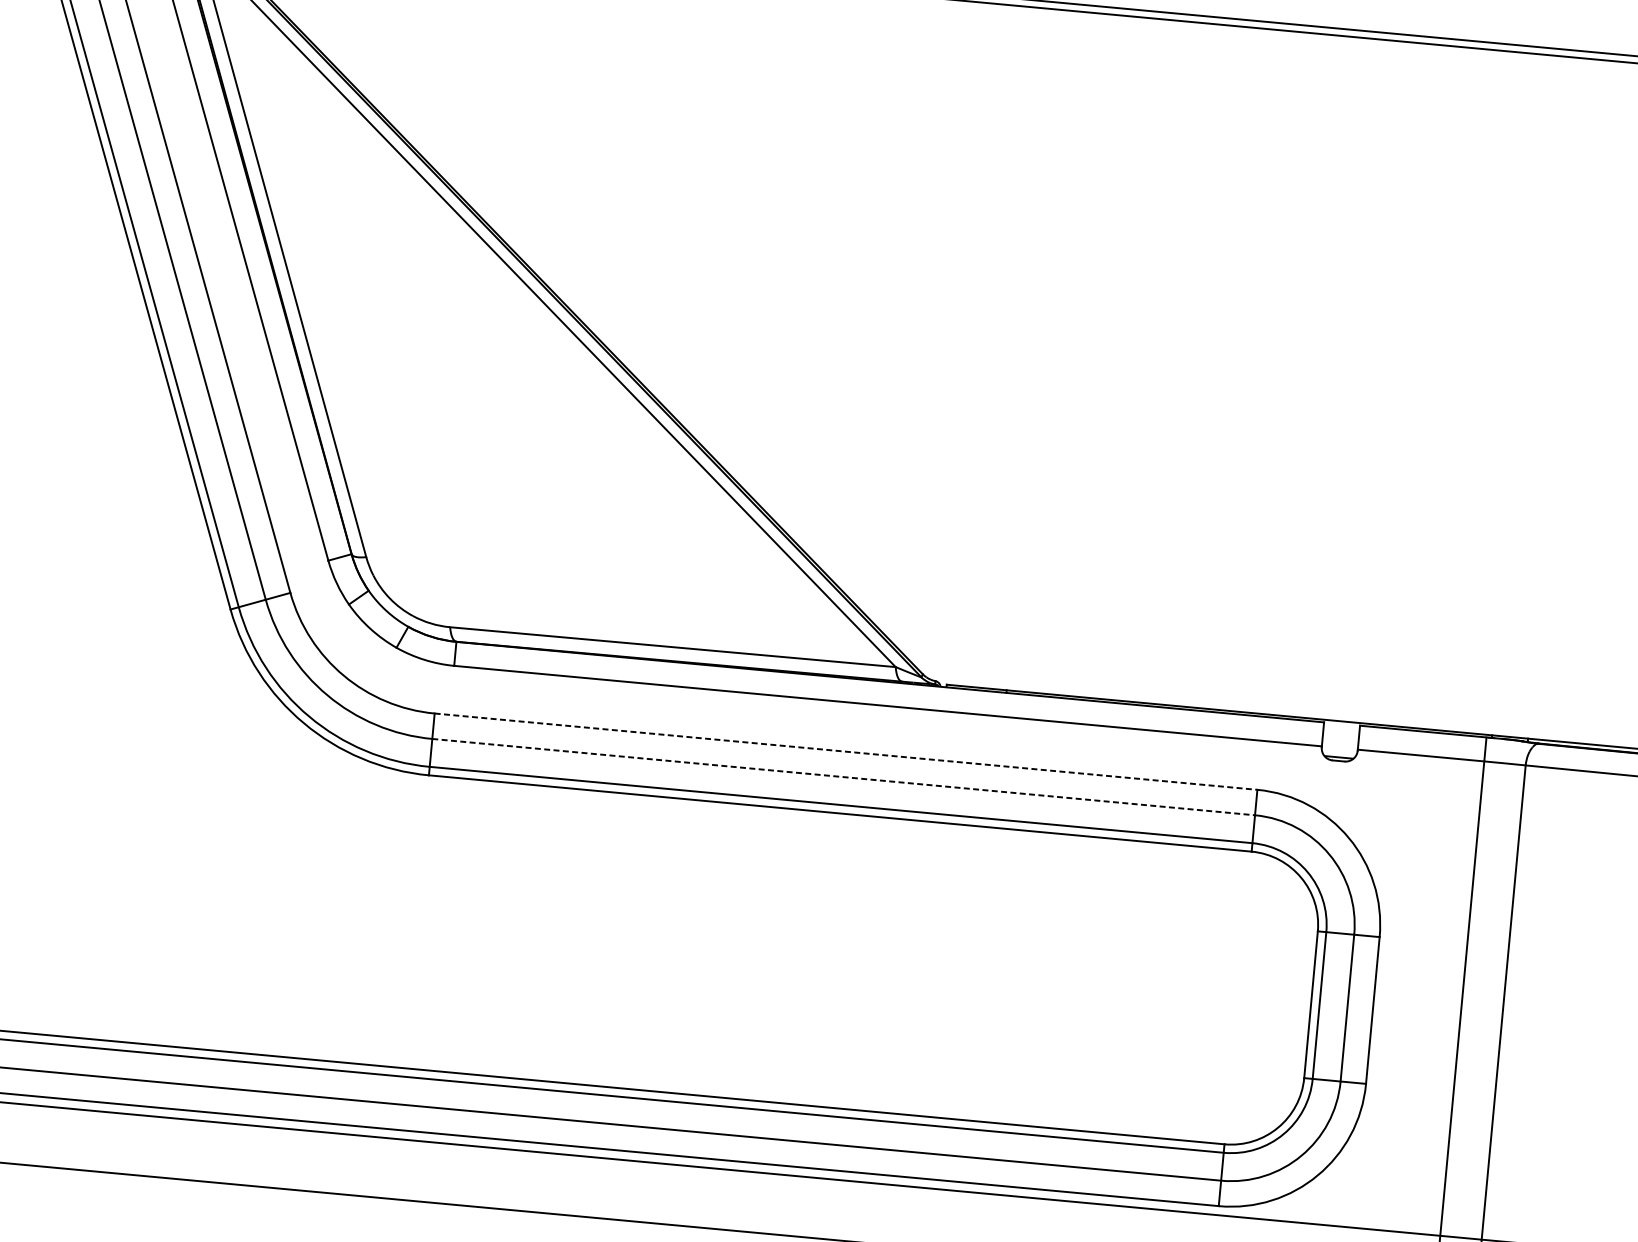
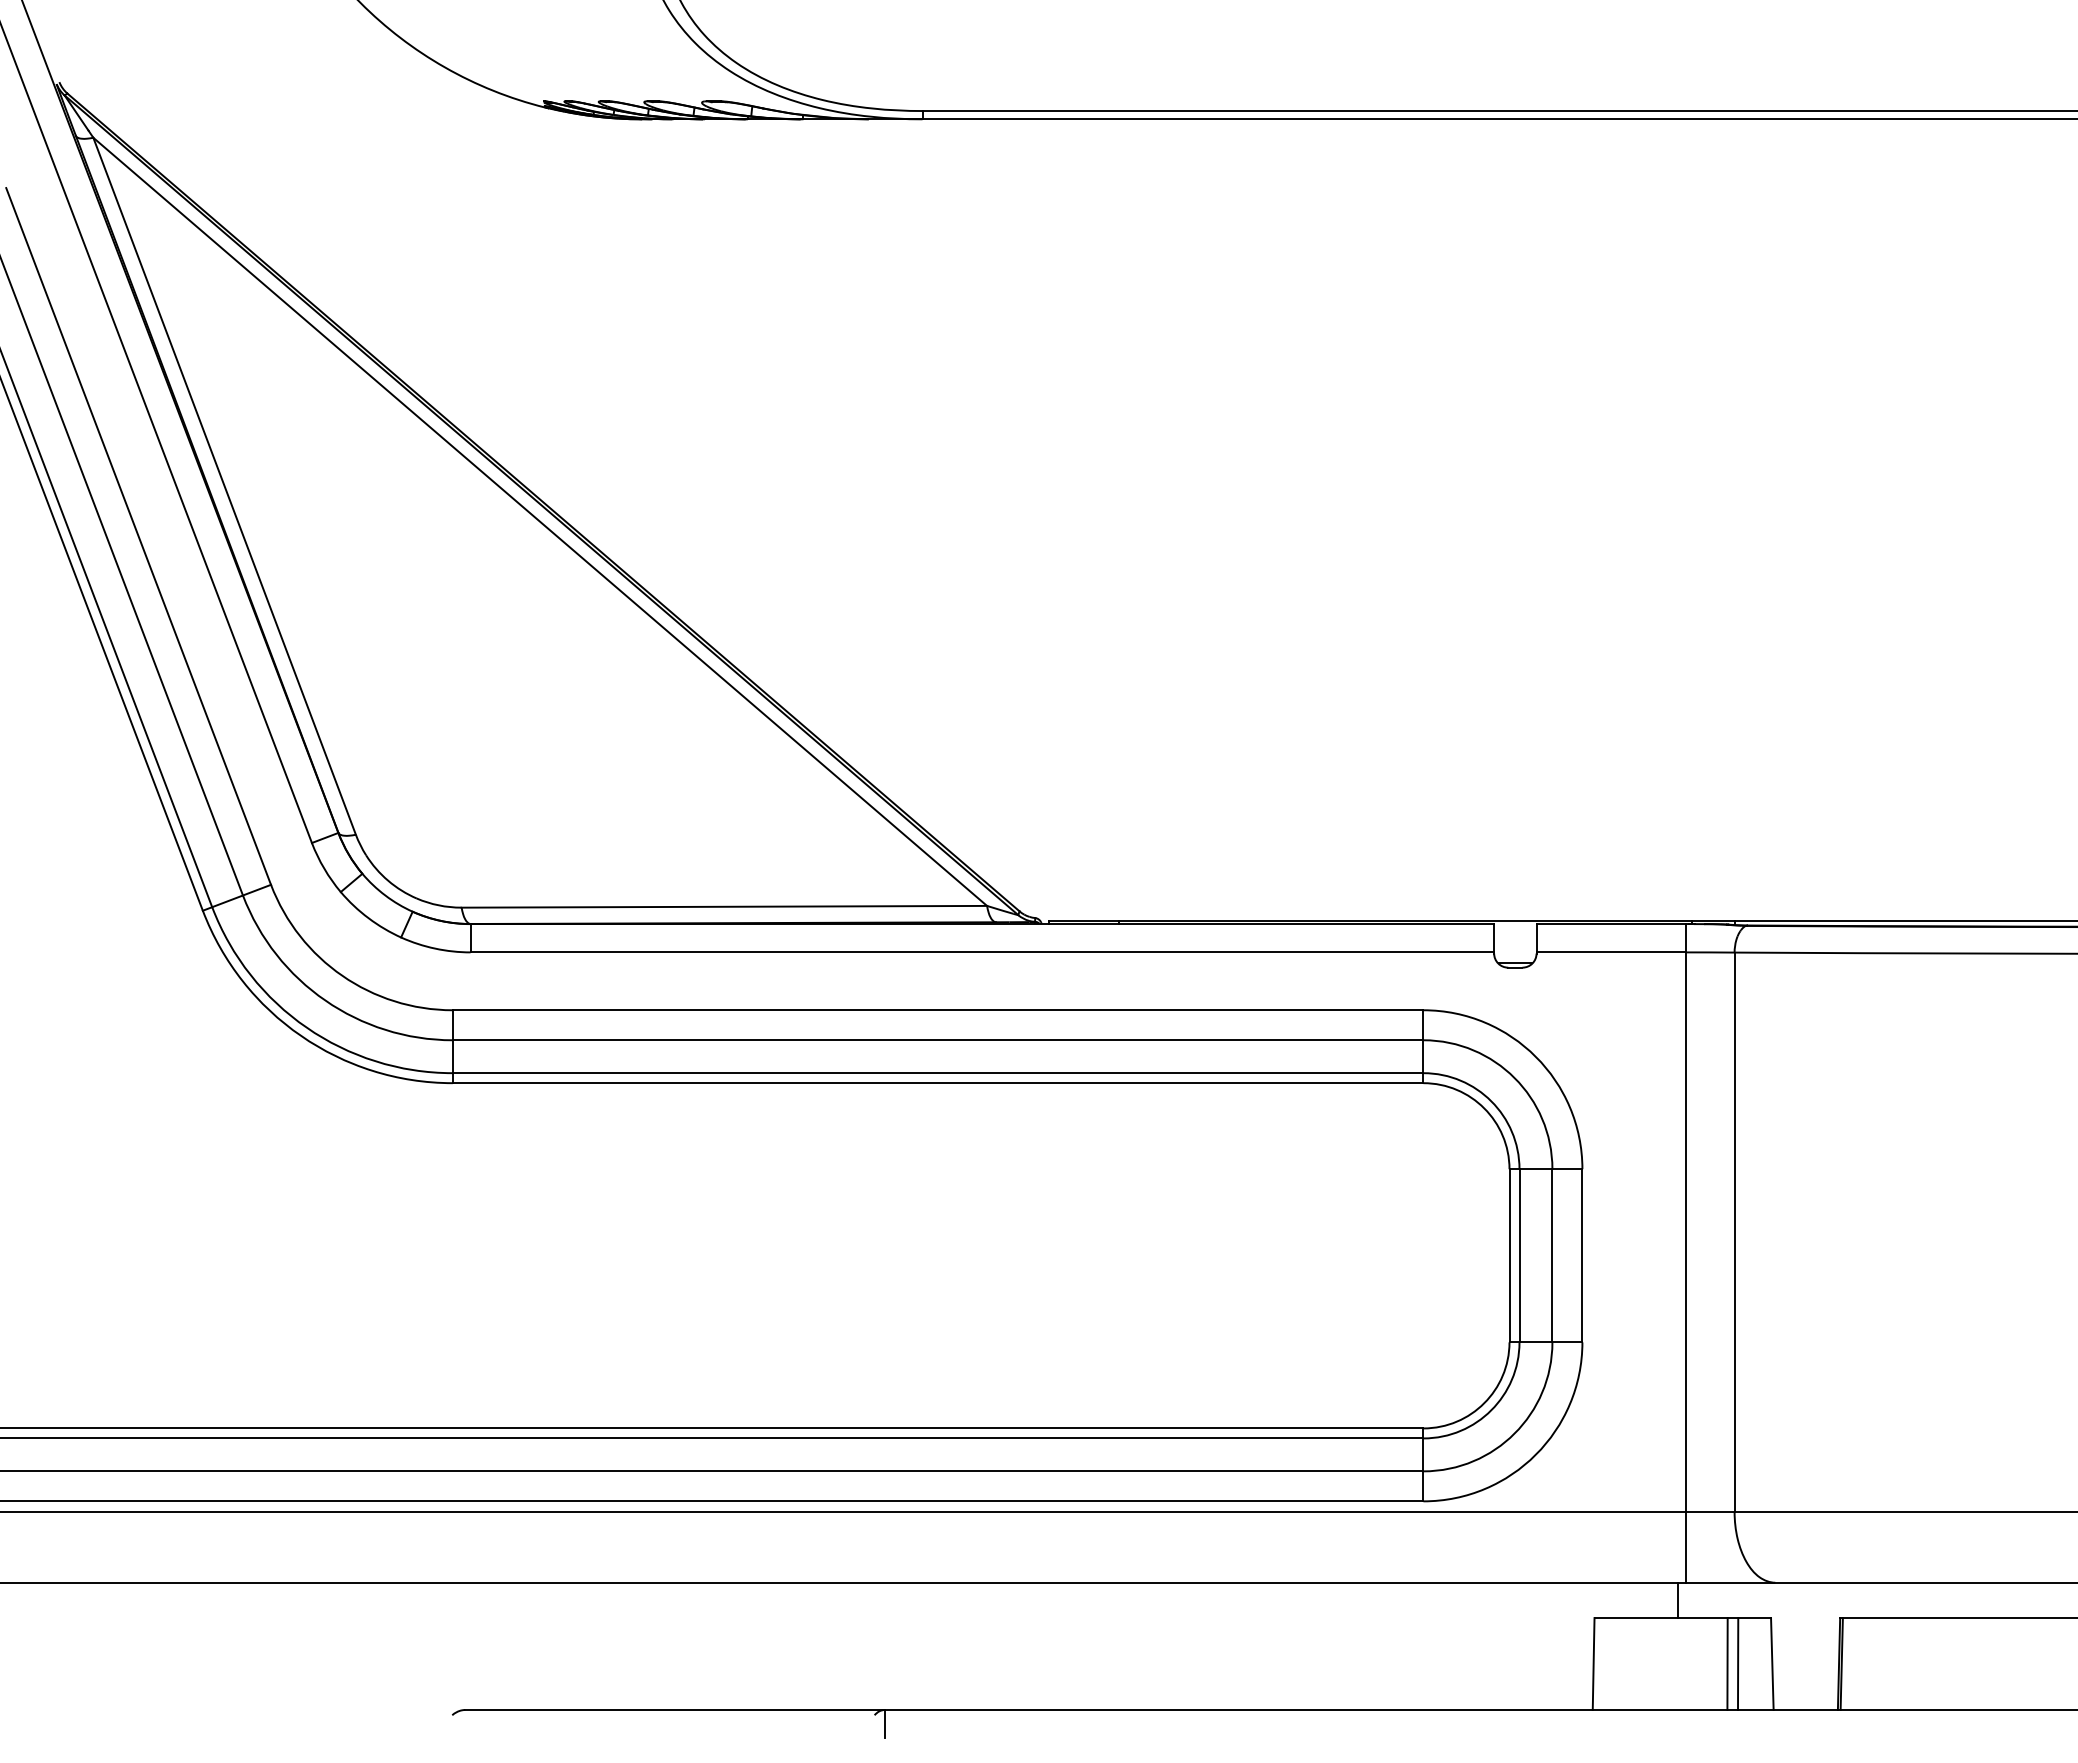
line: (846, 751) -> (938, 1010), dashed -> solid
line: (843, 777) -> (938, 1040), dashed -> solid

